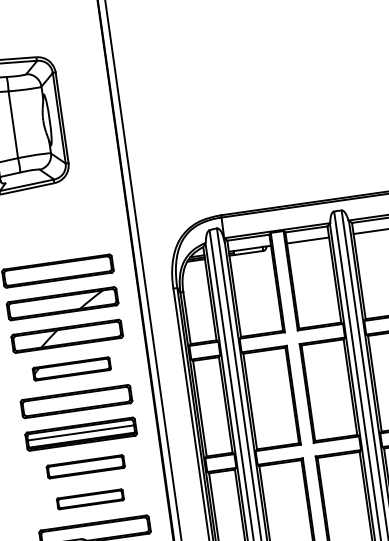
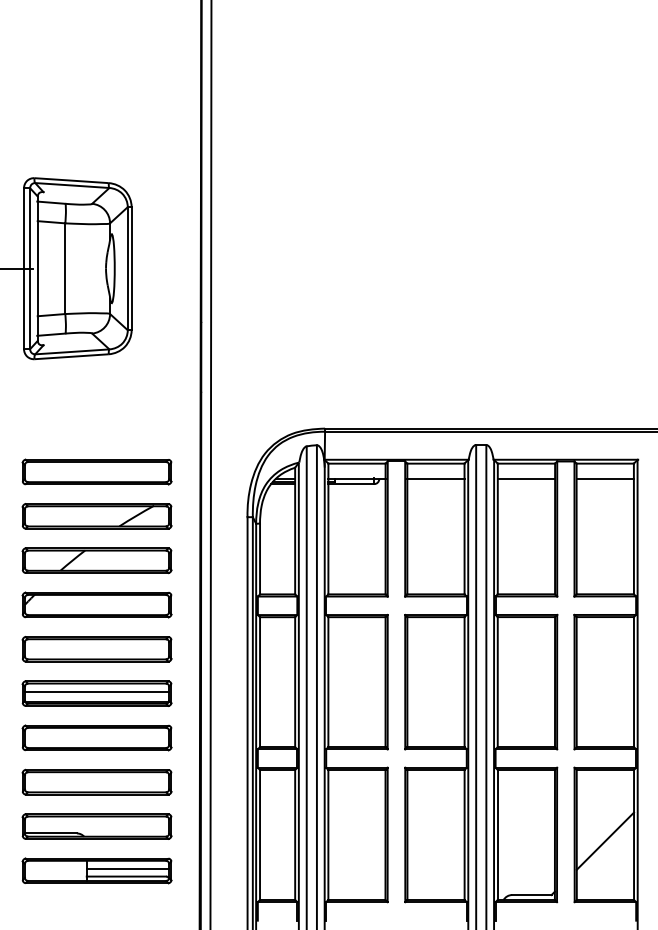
part: (71, 368) -> (96, 604), size x1.43
part: (85, 466) -> (96, 737), size x1.43
part: (89, 498) -> (96, 781), size x1.67

